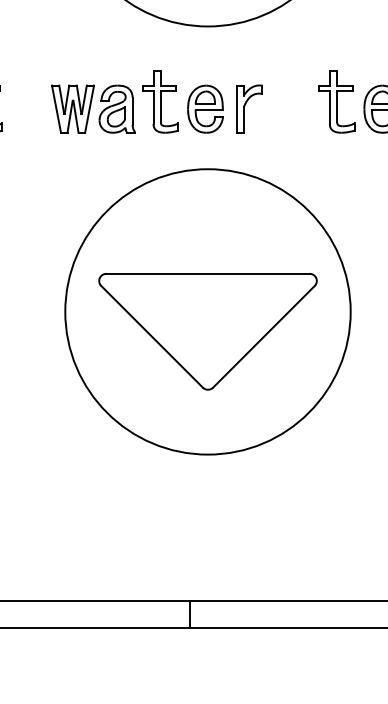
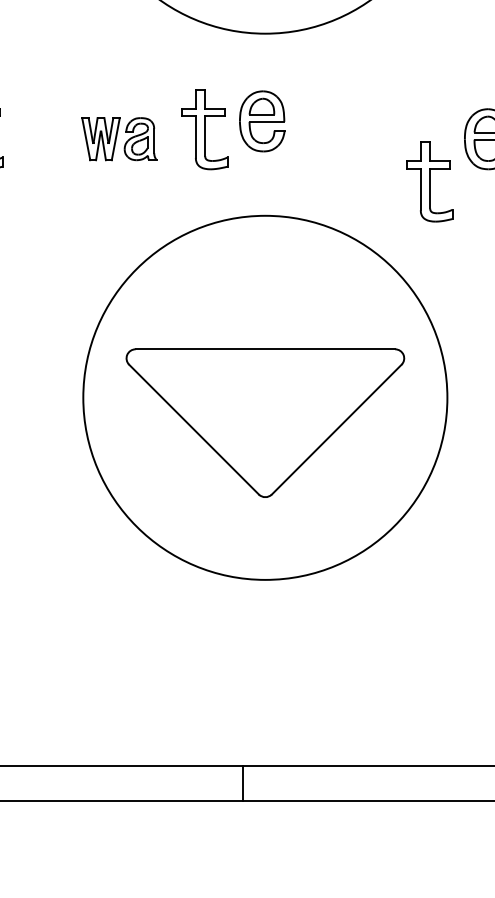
part: (336, 101) -> (429, 181), moved
part: (93, 108) -> (119, 138), size x0.7
part: (205, 108) -> (262, 120), moved
part: (249, 108) -> (318, 138), removed

